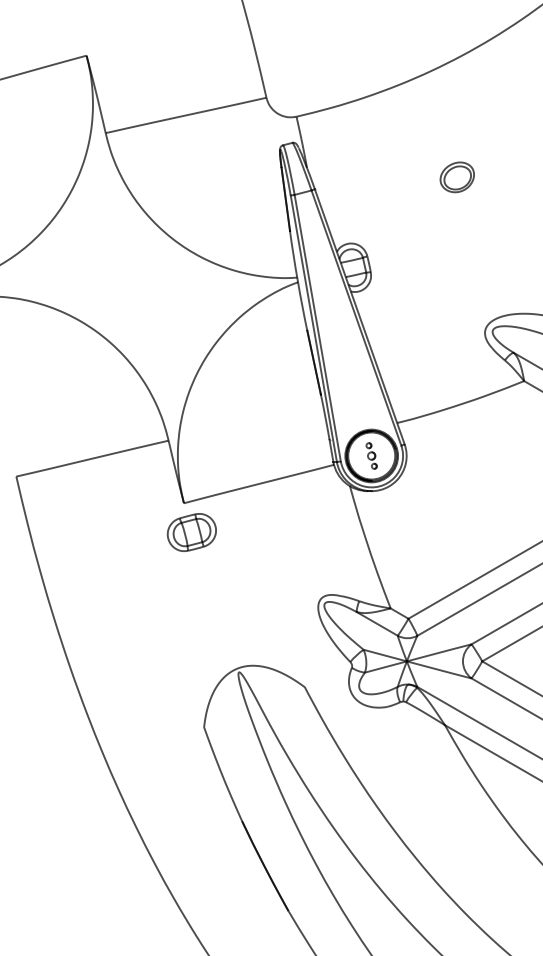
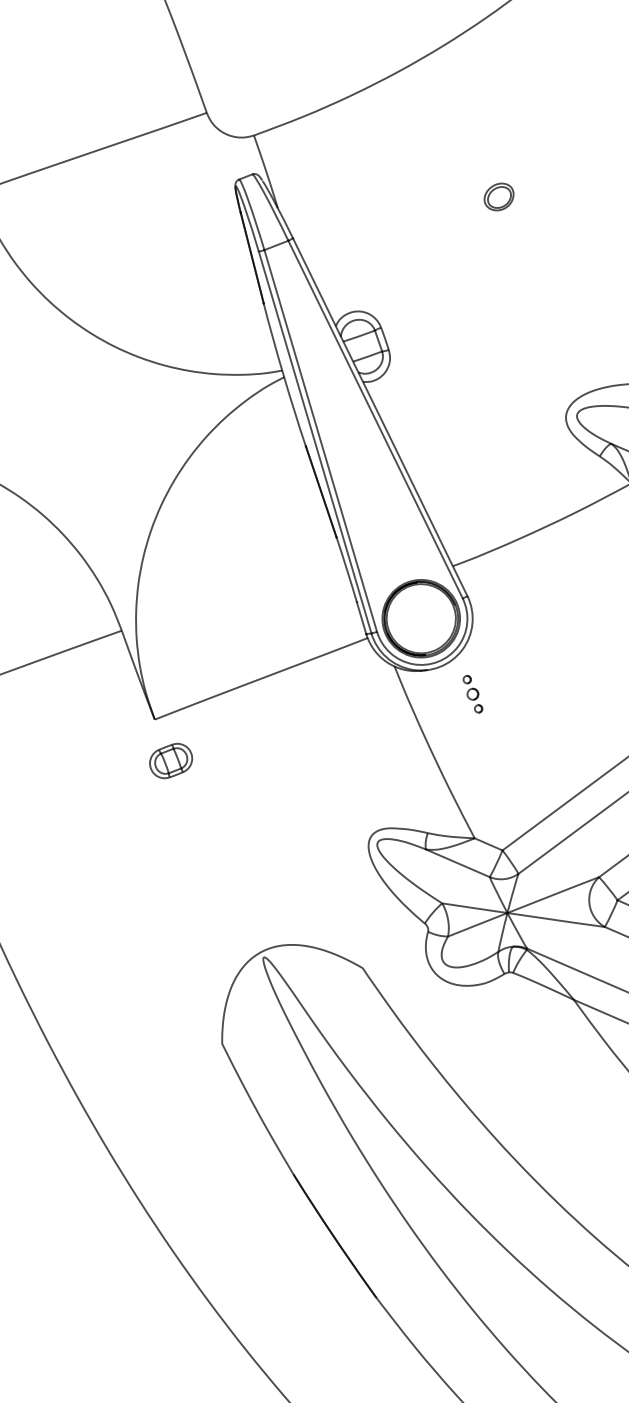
part: (456, 177) -> (498, 197), size x0.6
part: (371, 455) -> (472, 693), moved
part: (191, 532) -> (170, 761), size x0.6

